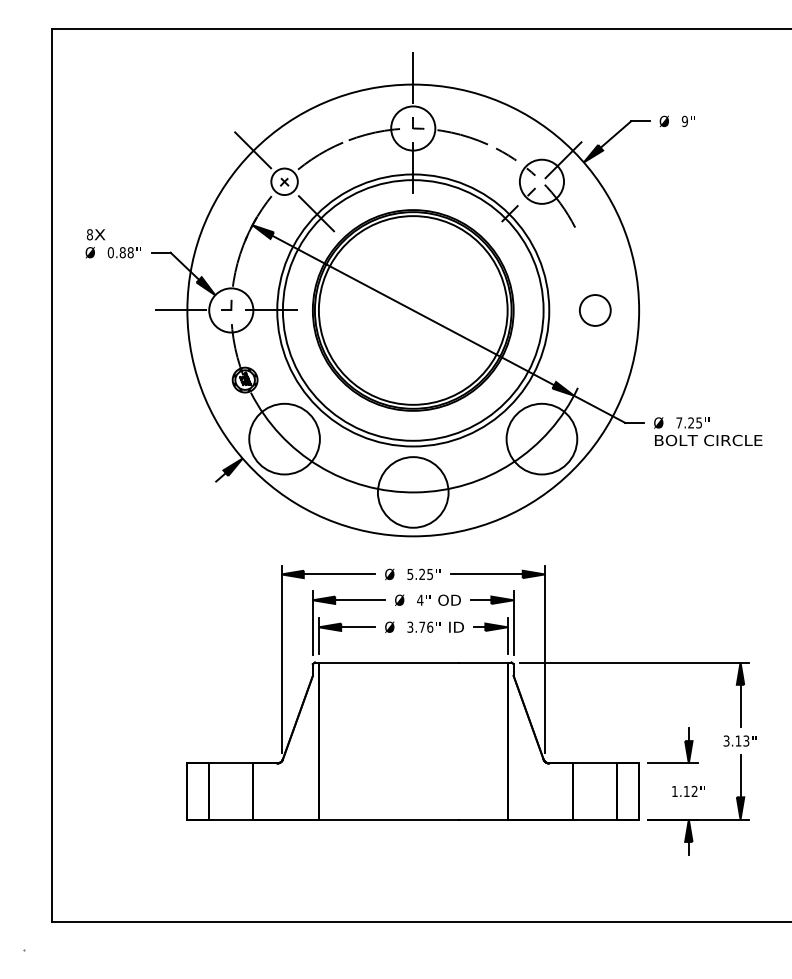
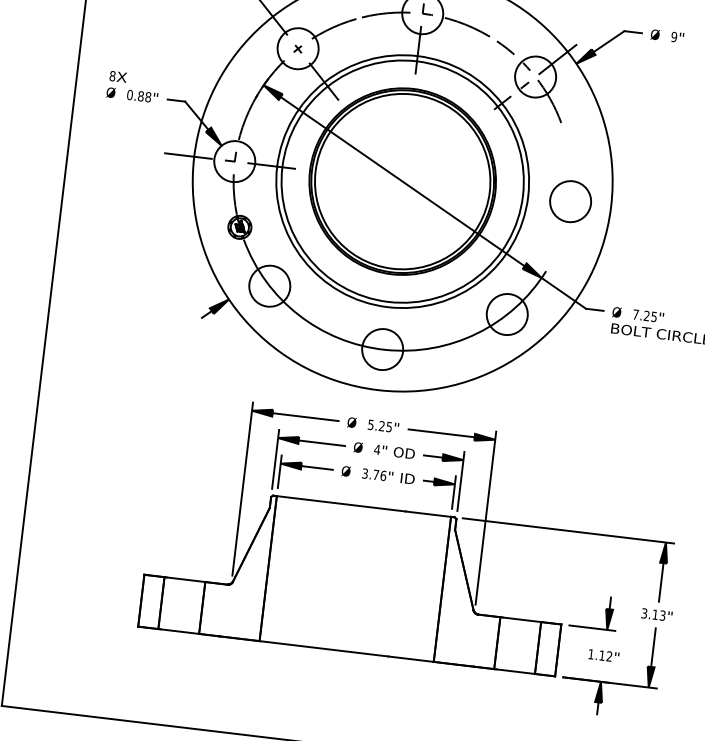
circle: (284, 181) -> (298, 48), size x1.67
circle: (595, 310) -> (570, 201), size x1.43
circle: (284, 439) -> (269, 286), size x0.62
circle: (541, 439) -> (506, 314), size x0.62
circle: (413, 492) -> (382, 349), size x0.62

